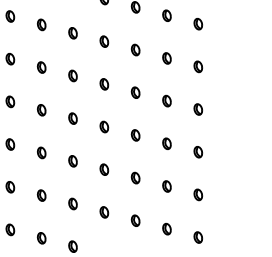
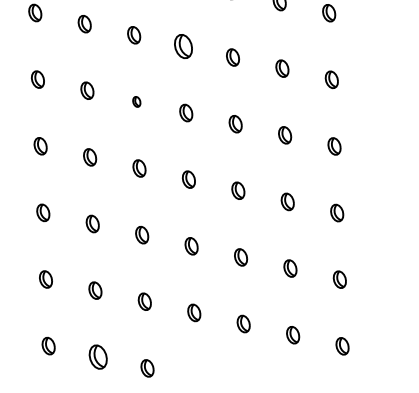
part: (104, 41) -> (183, 46), size x1.4
part: (72, 75) -> (135, 101), size x0.6
part: (41, 238) -> (97, 357), size x1.4

